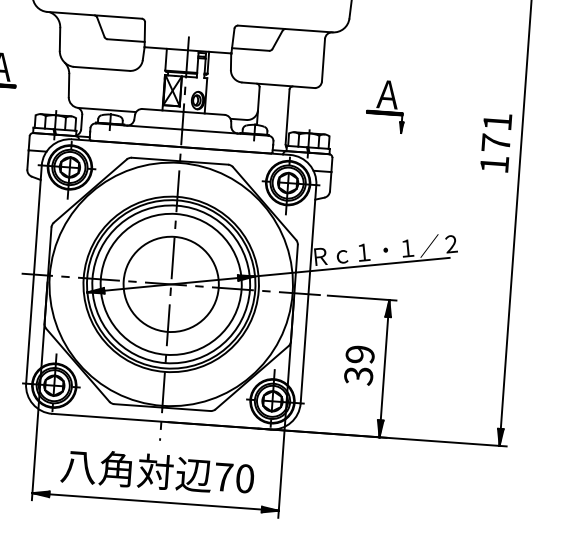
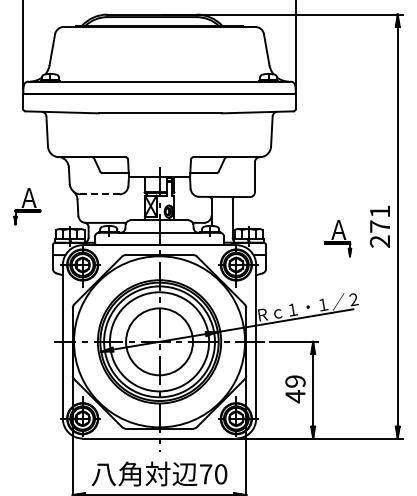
line: (102, 69) -> (100, 194), solid -> dashed
part: (386, 106) -> (338, 238), moved
text: (493, 164) -> (379, 241), 171 -> 271
text: (358, 375) -> (295, 396), 39 -> 49

